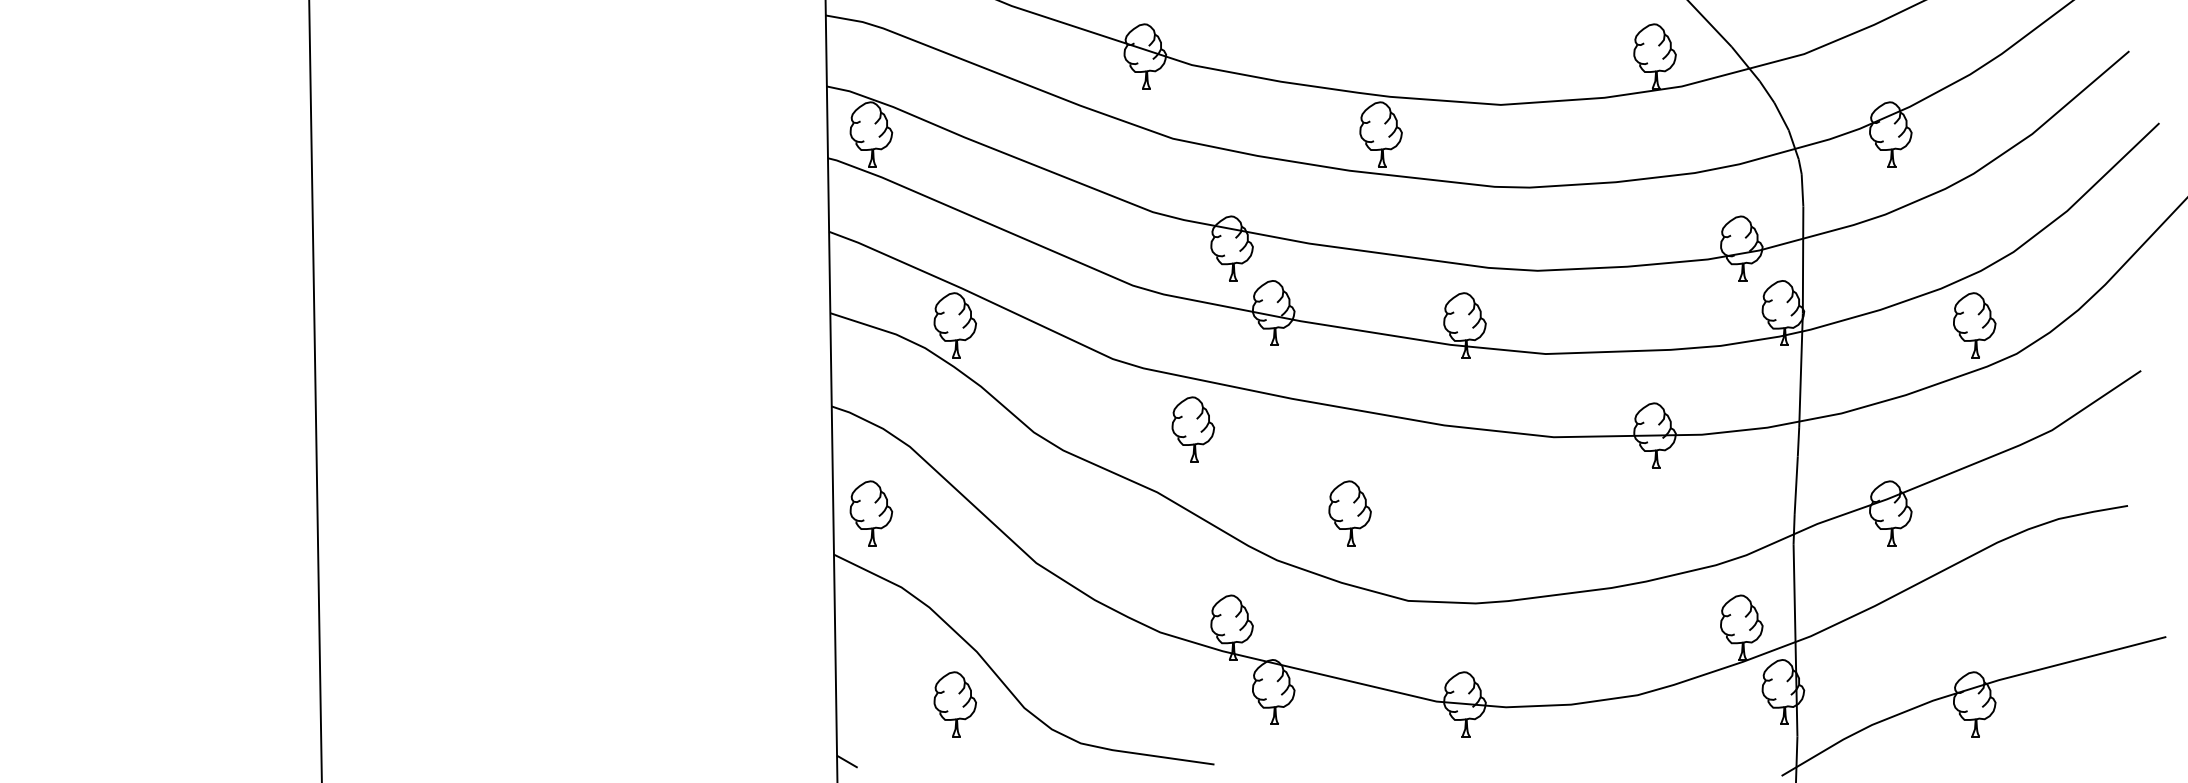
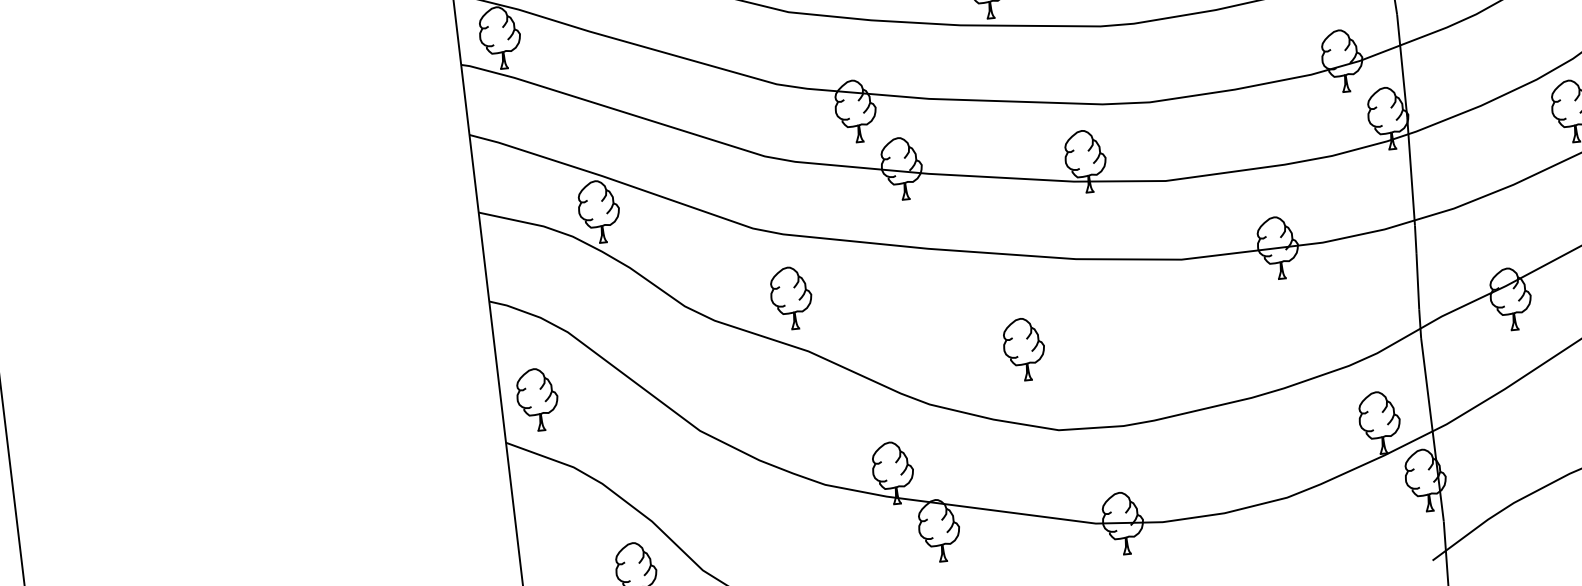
part: (1193, 429) -> (791, 298), moved
part: (1349, 513) -> (1023, 349), moved

